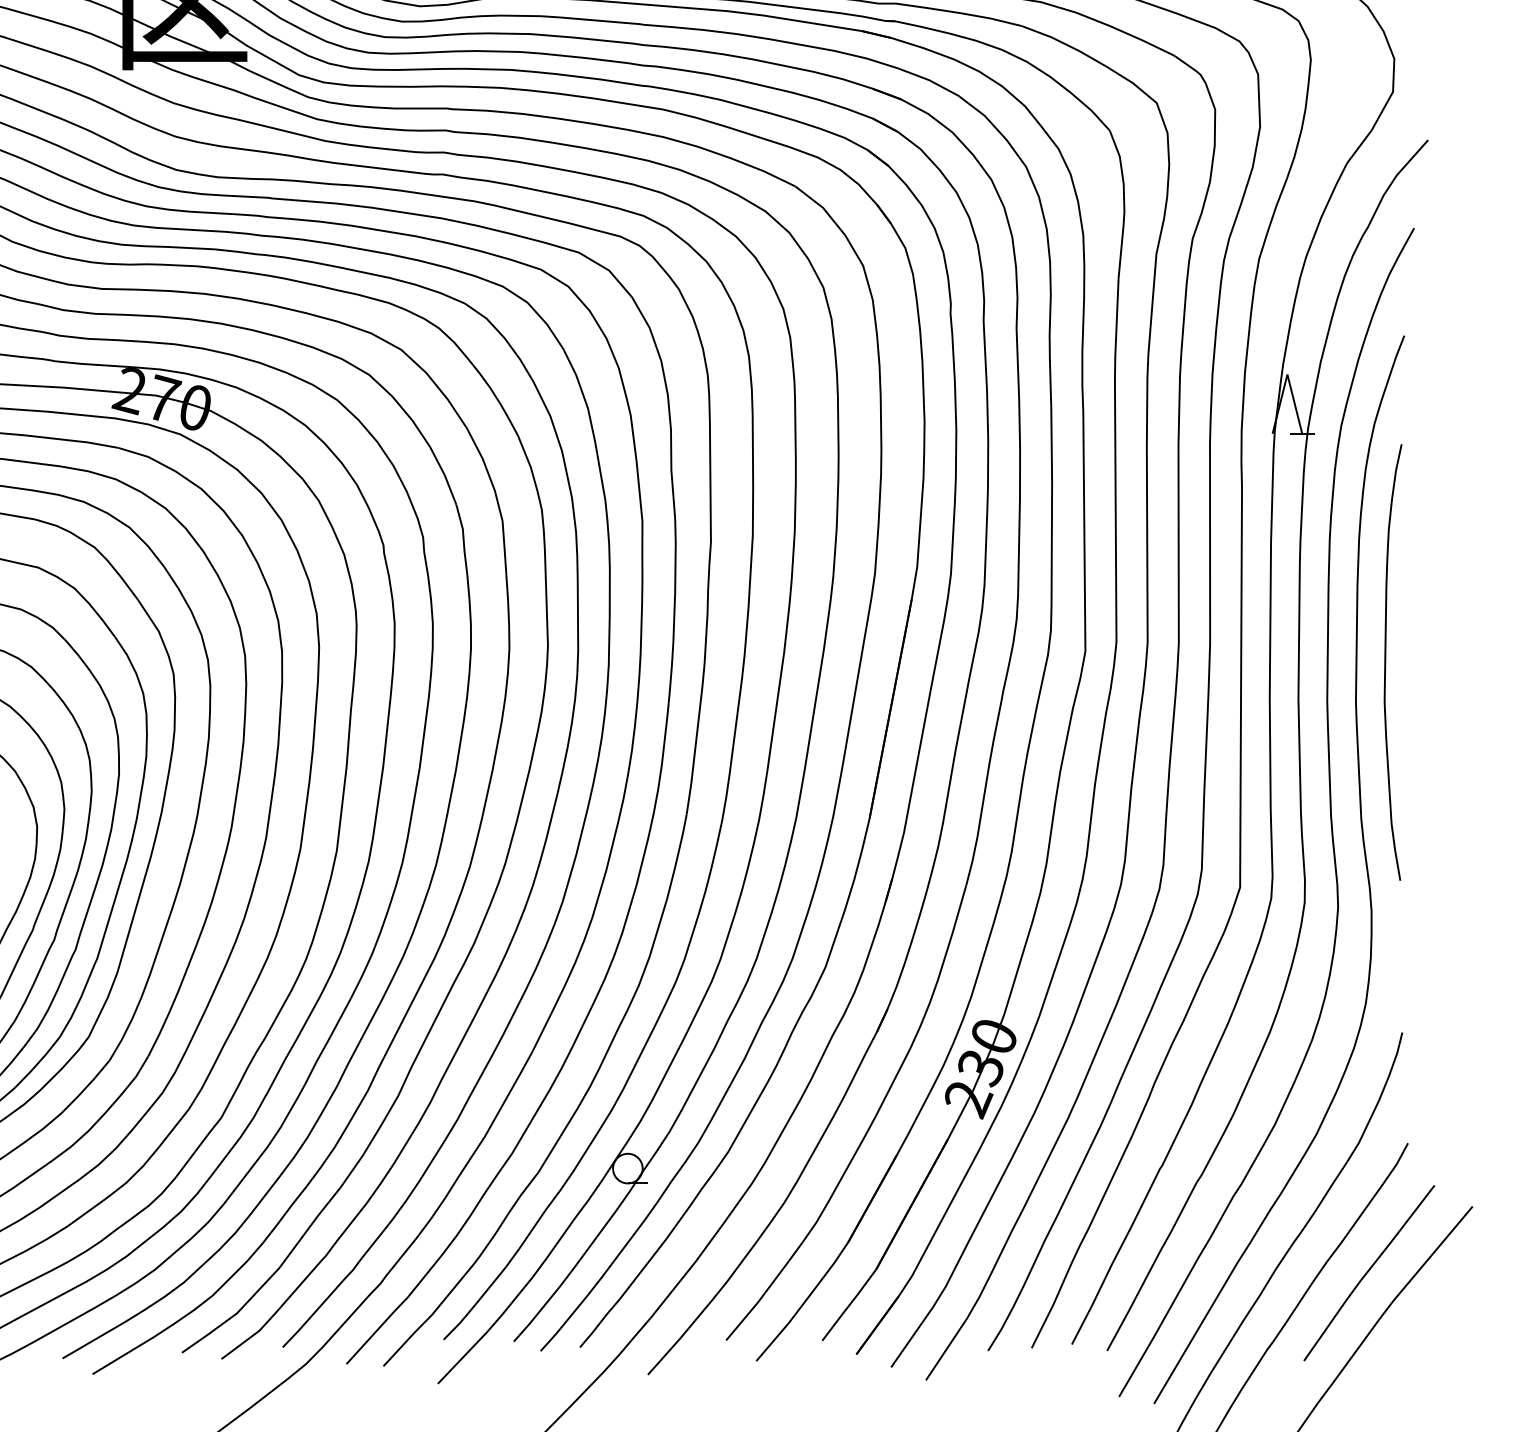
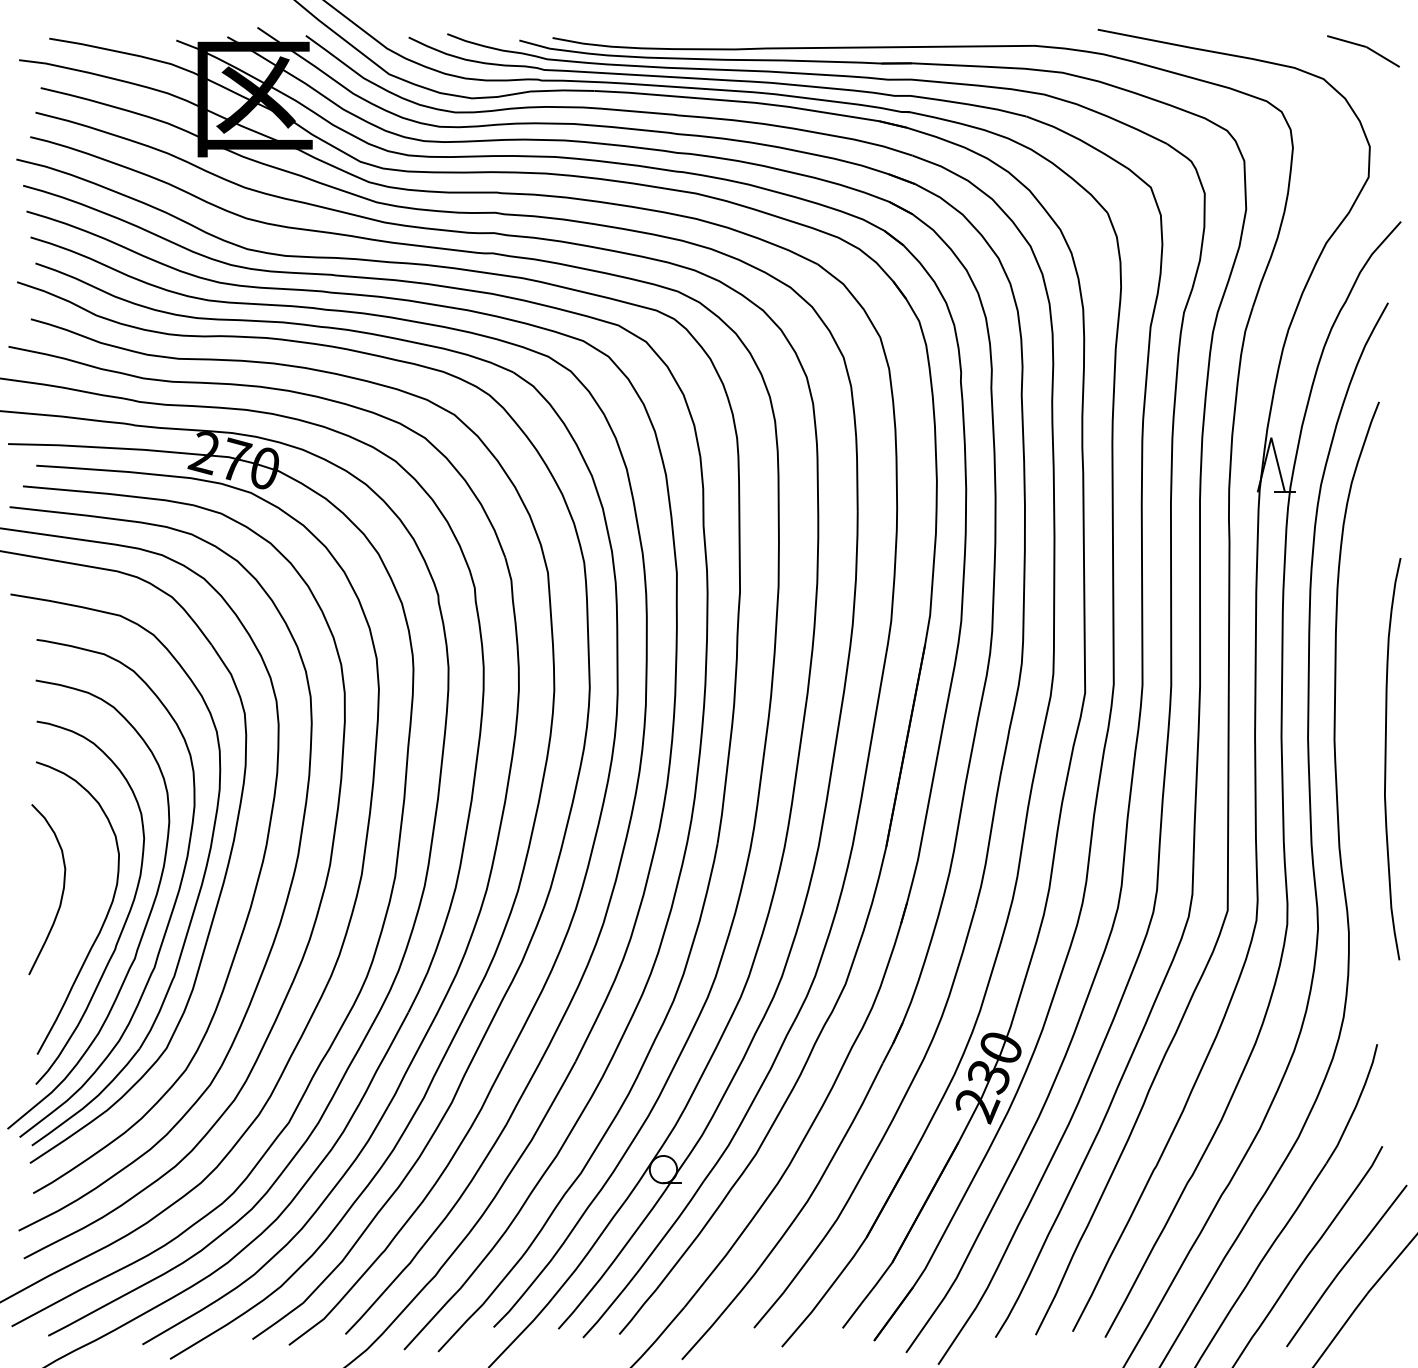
curve: (1386, 662) -> (1386, 759), moved

